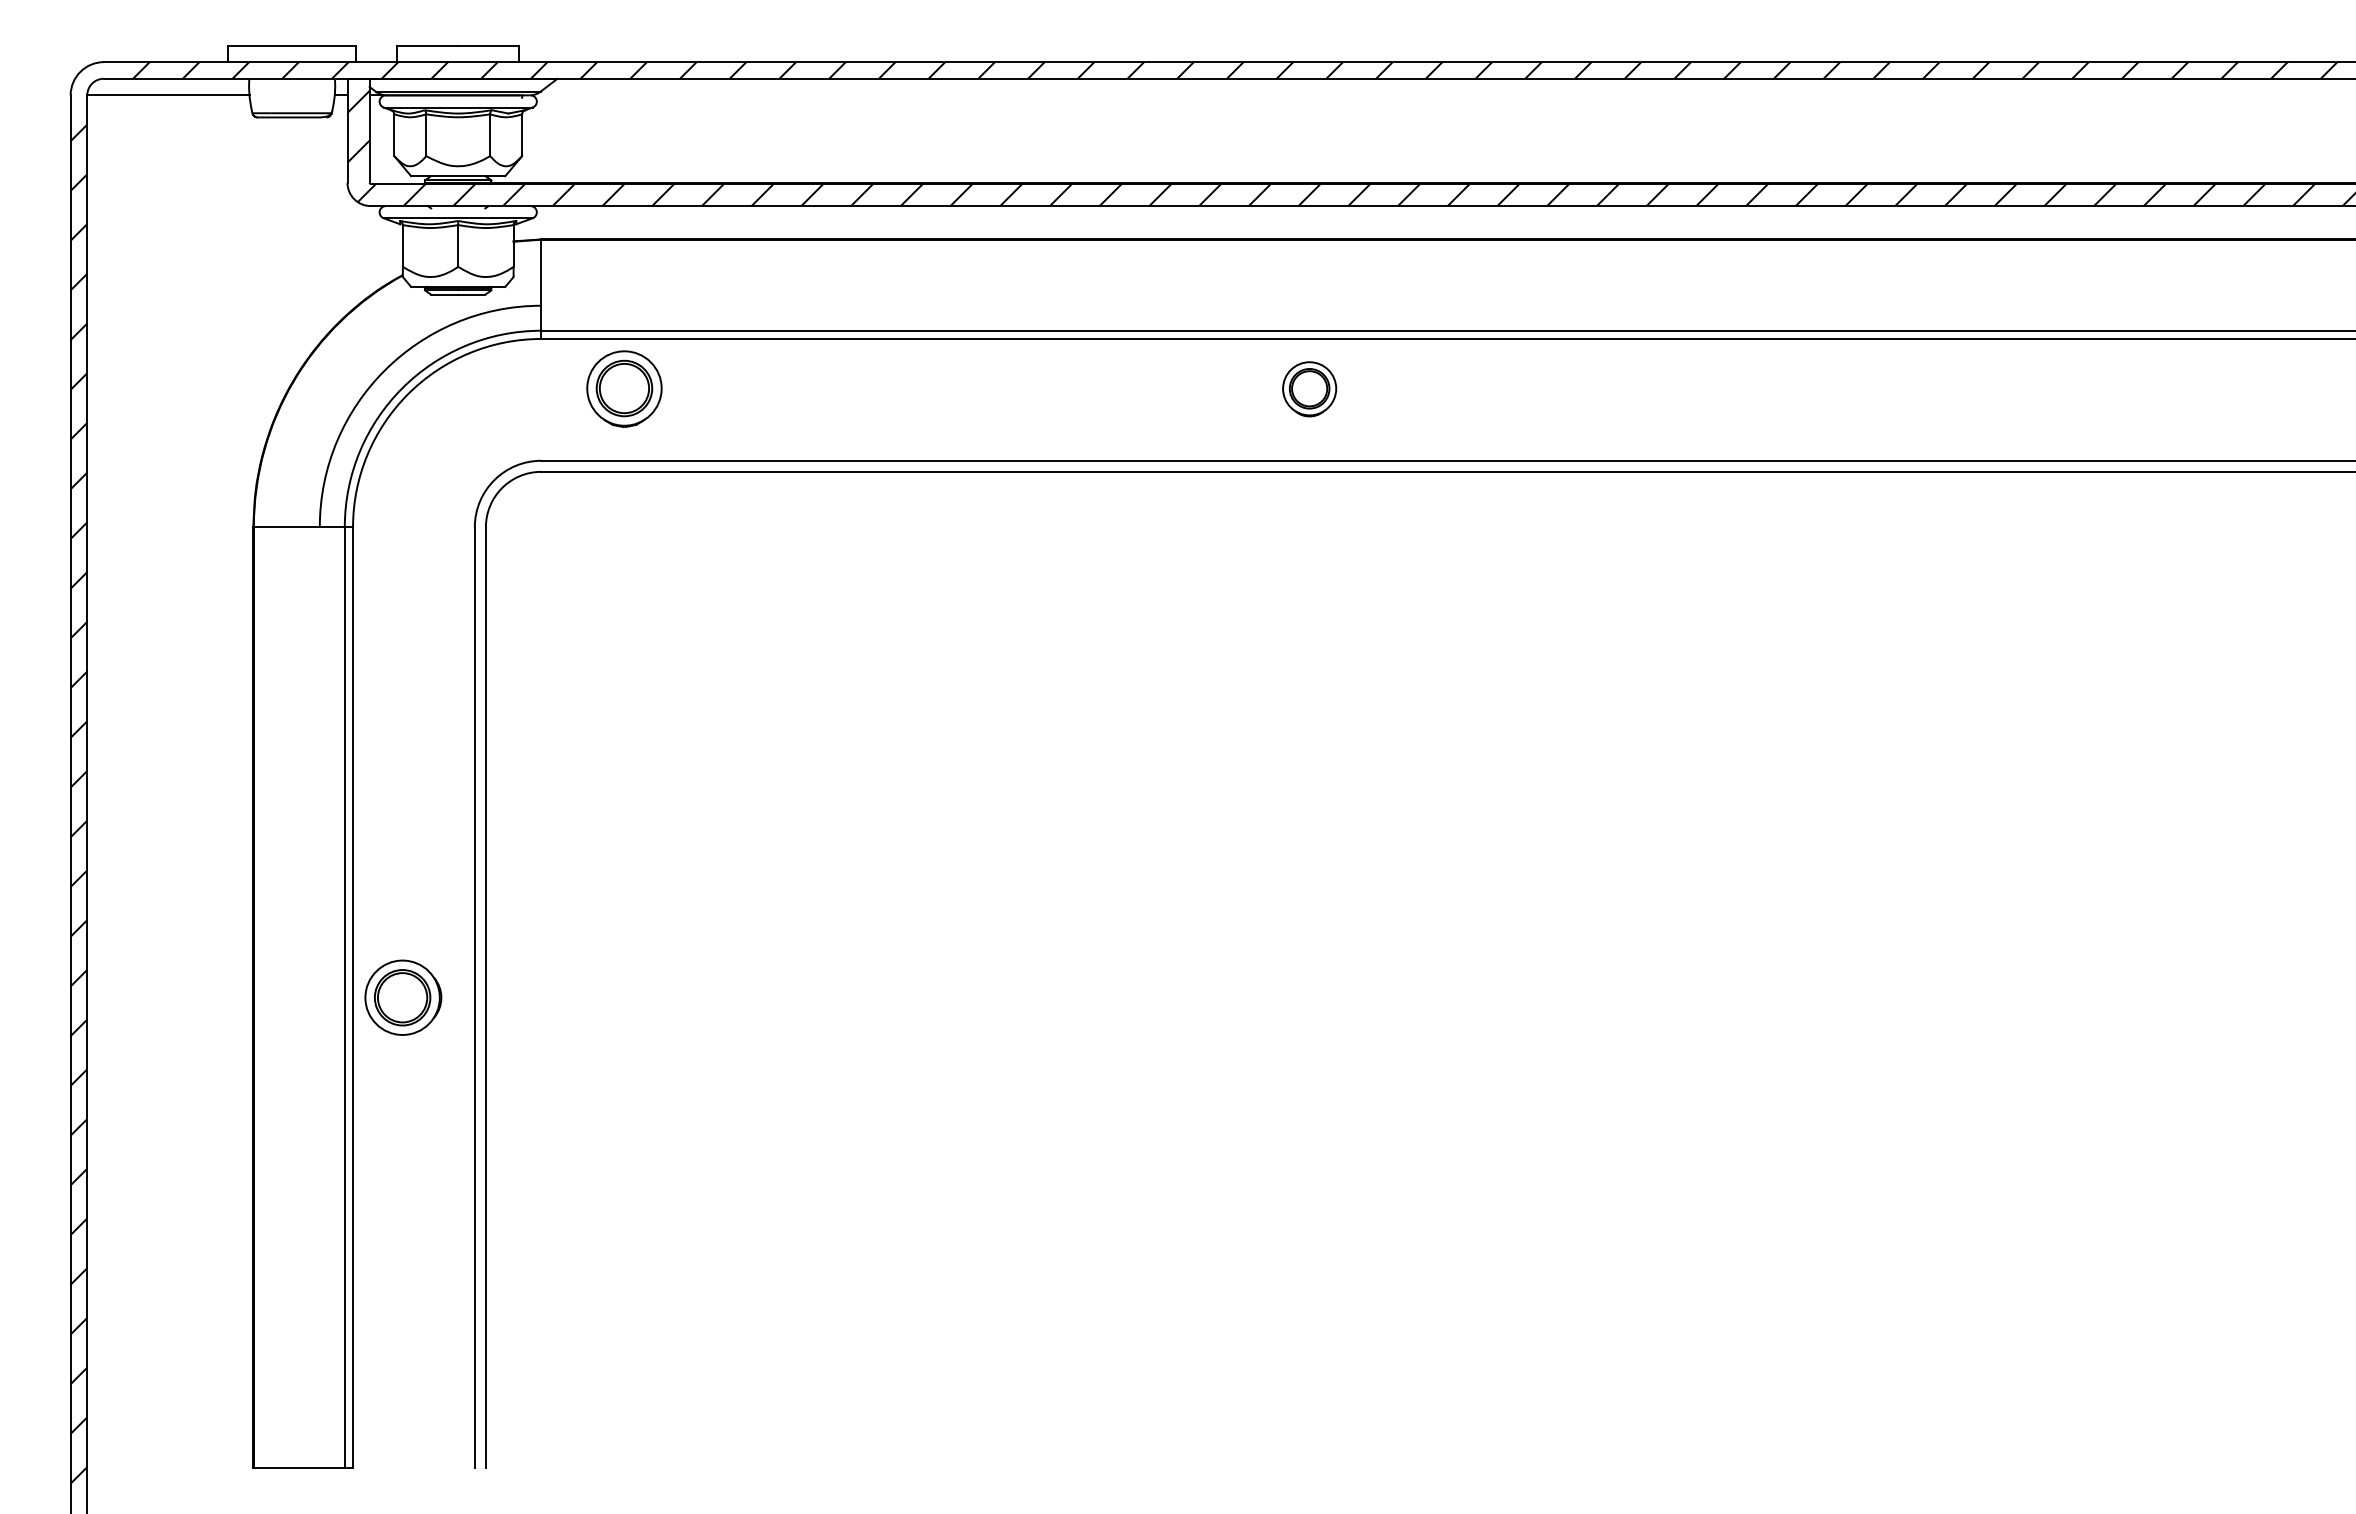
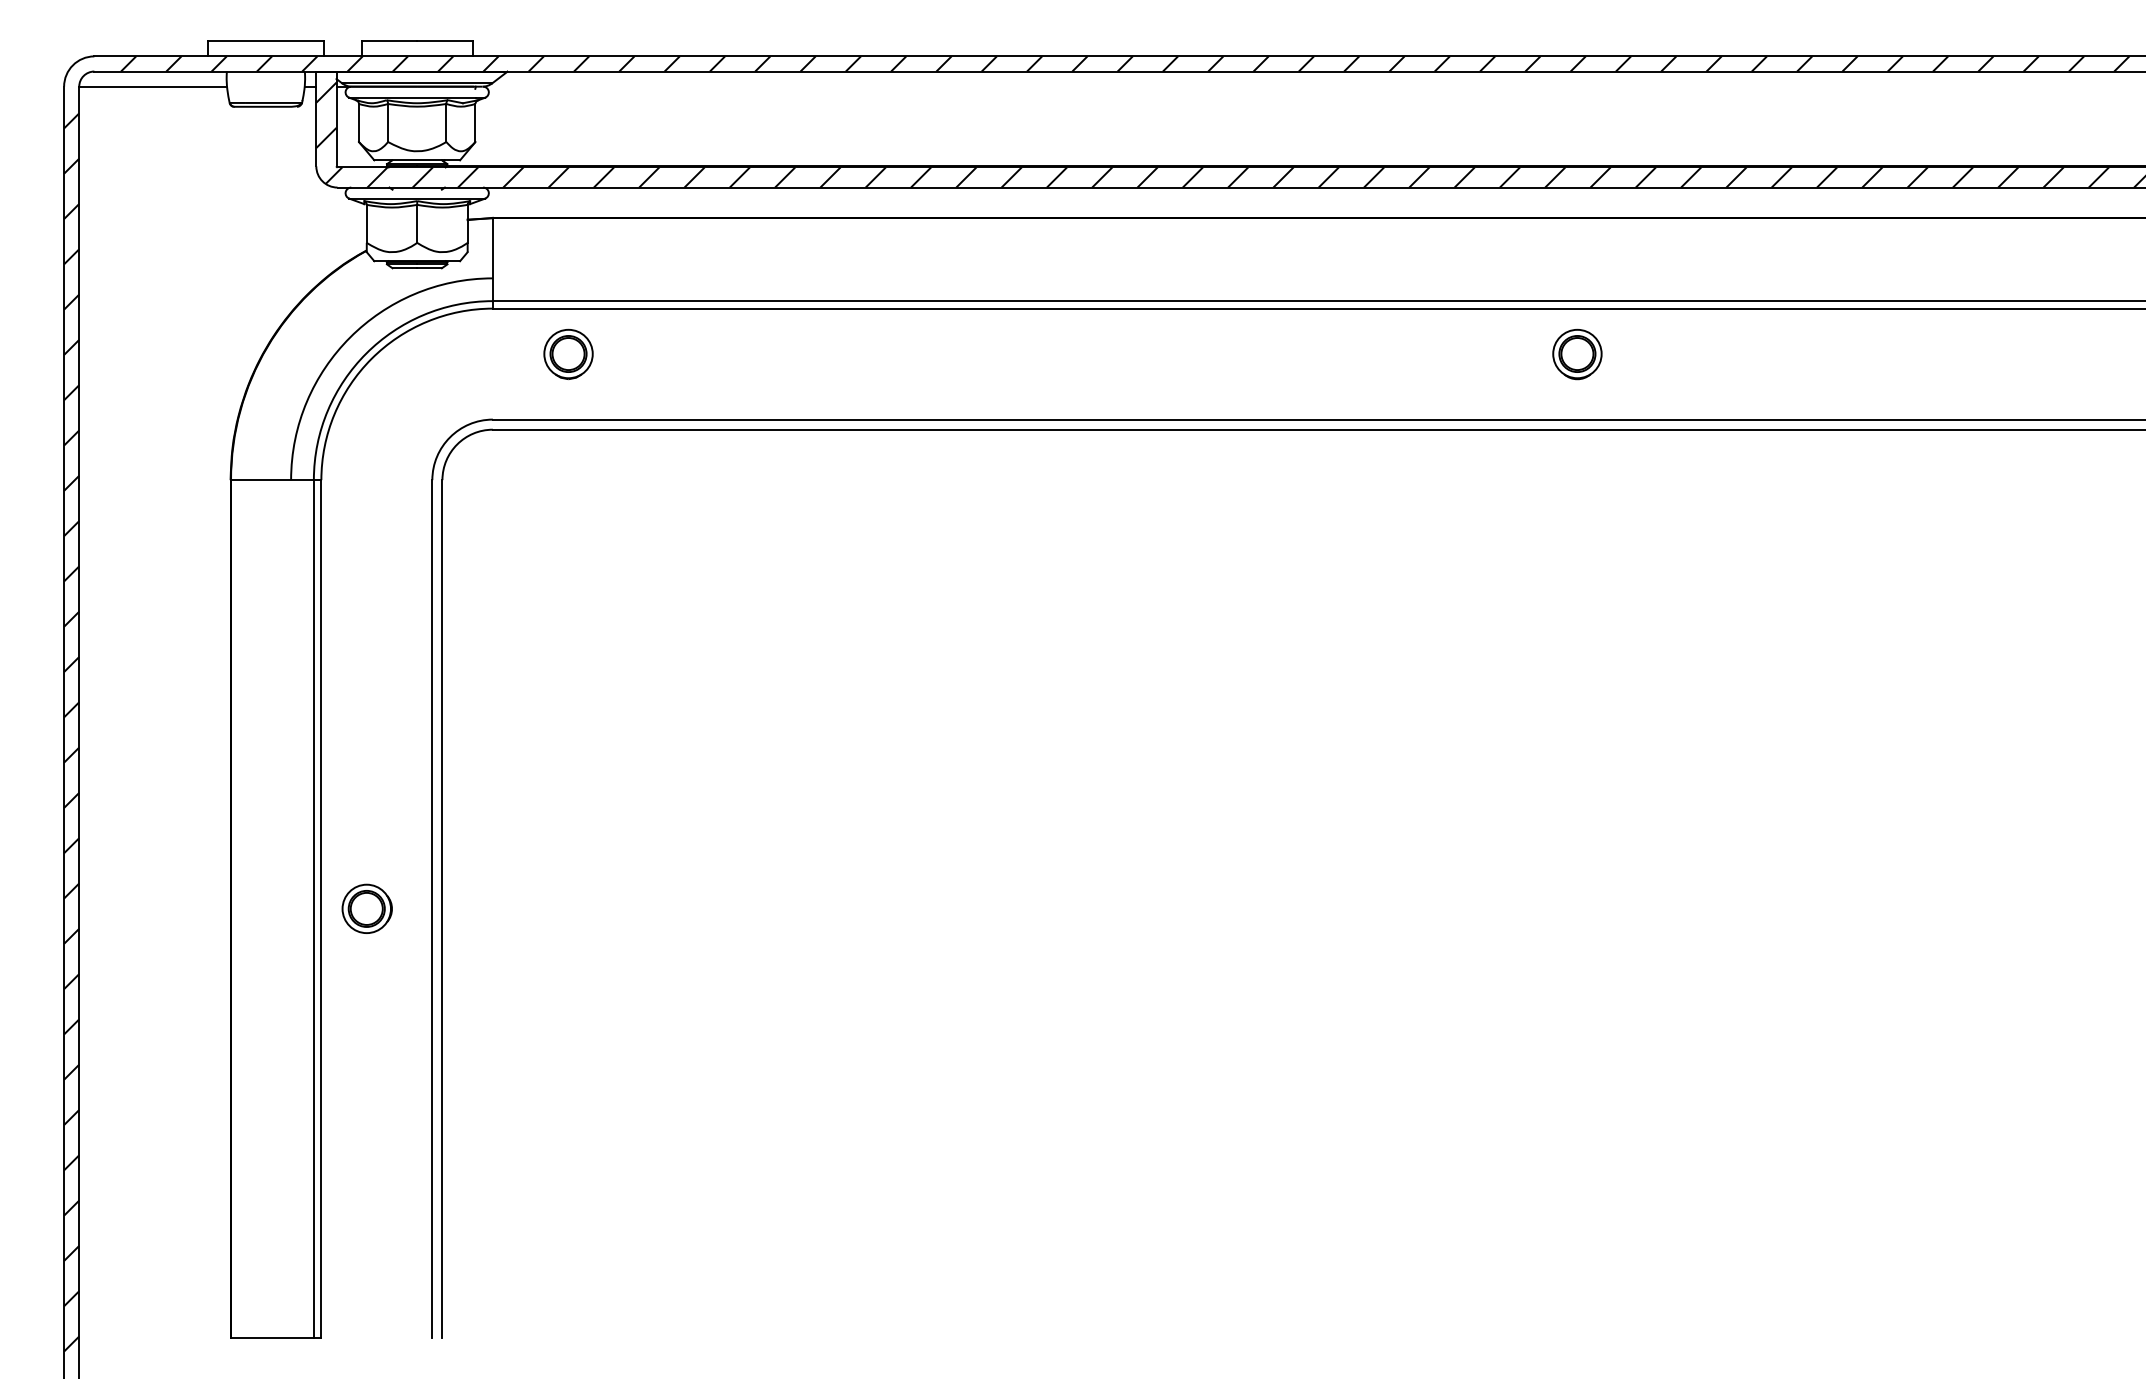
part: (623, 389) -> (567, 354), size x0.71
part: (1309, 389) -> (1577, 354), moved
part: (403, 997) -> (367, 908), size x0.71

